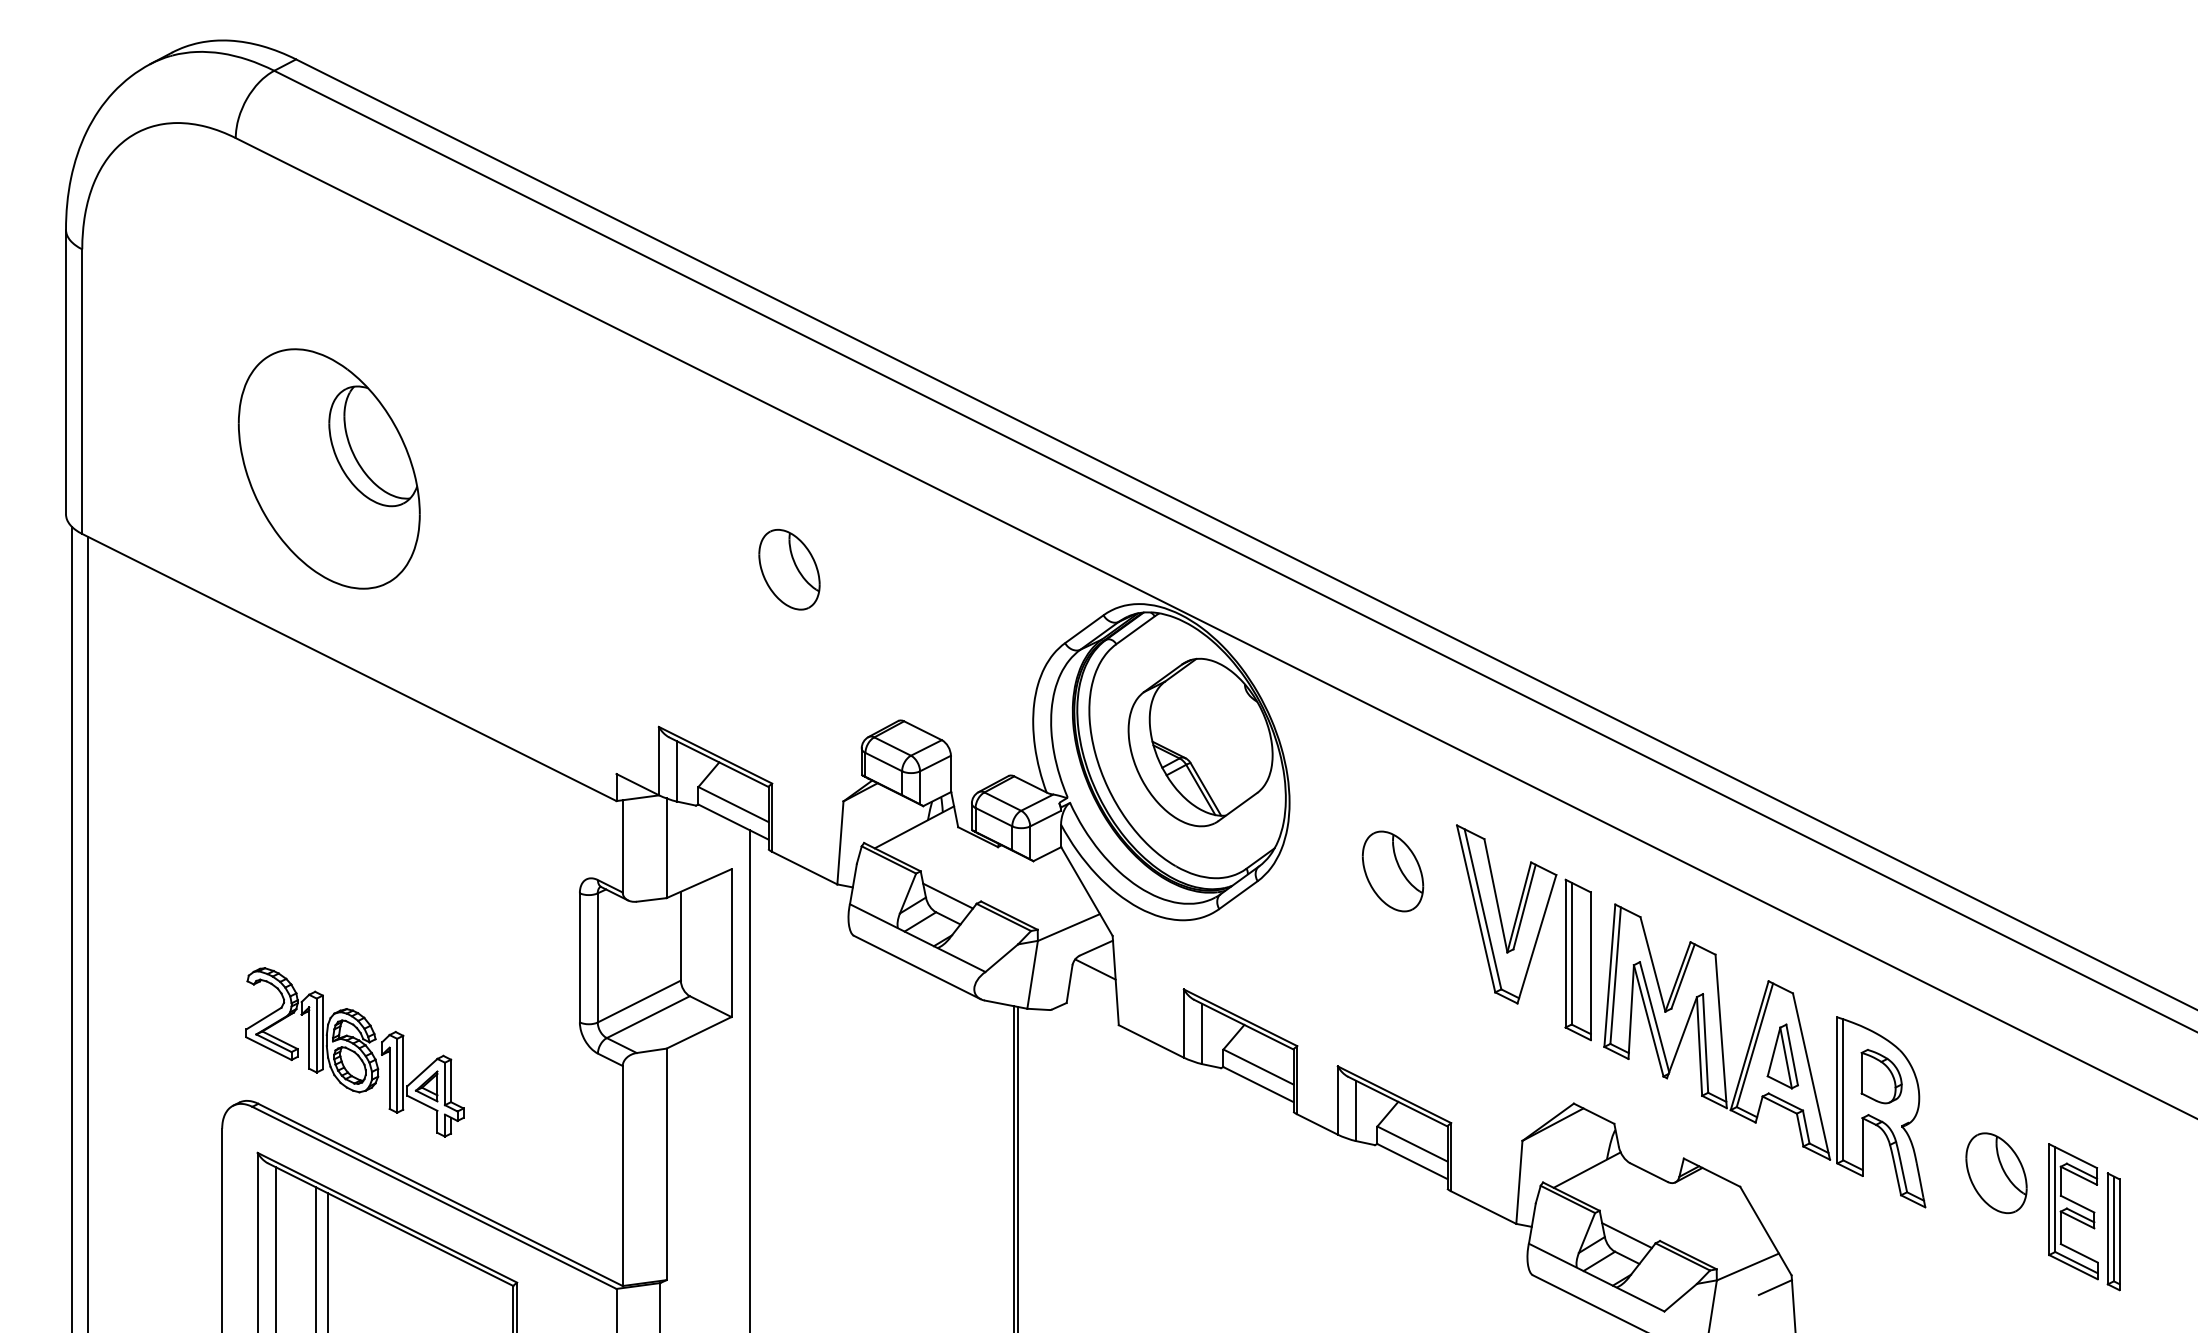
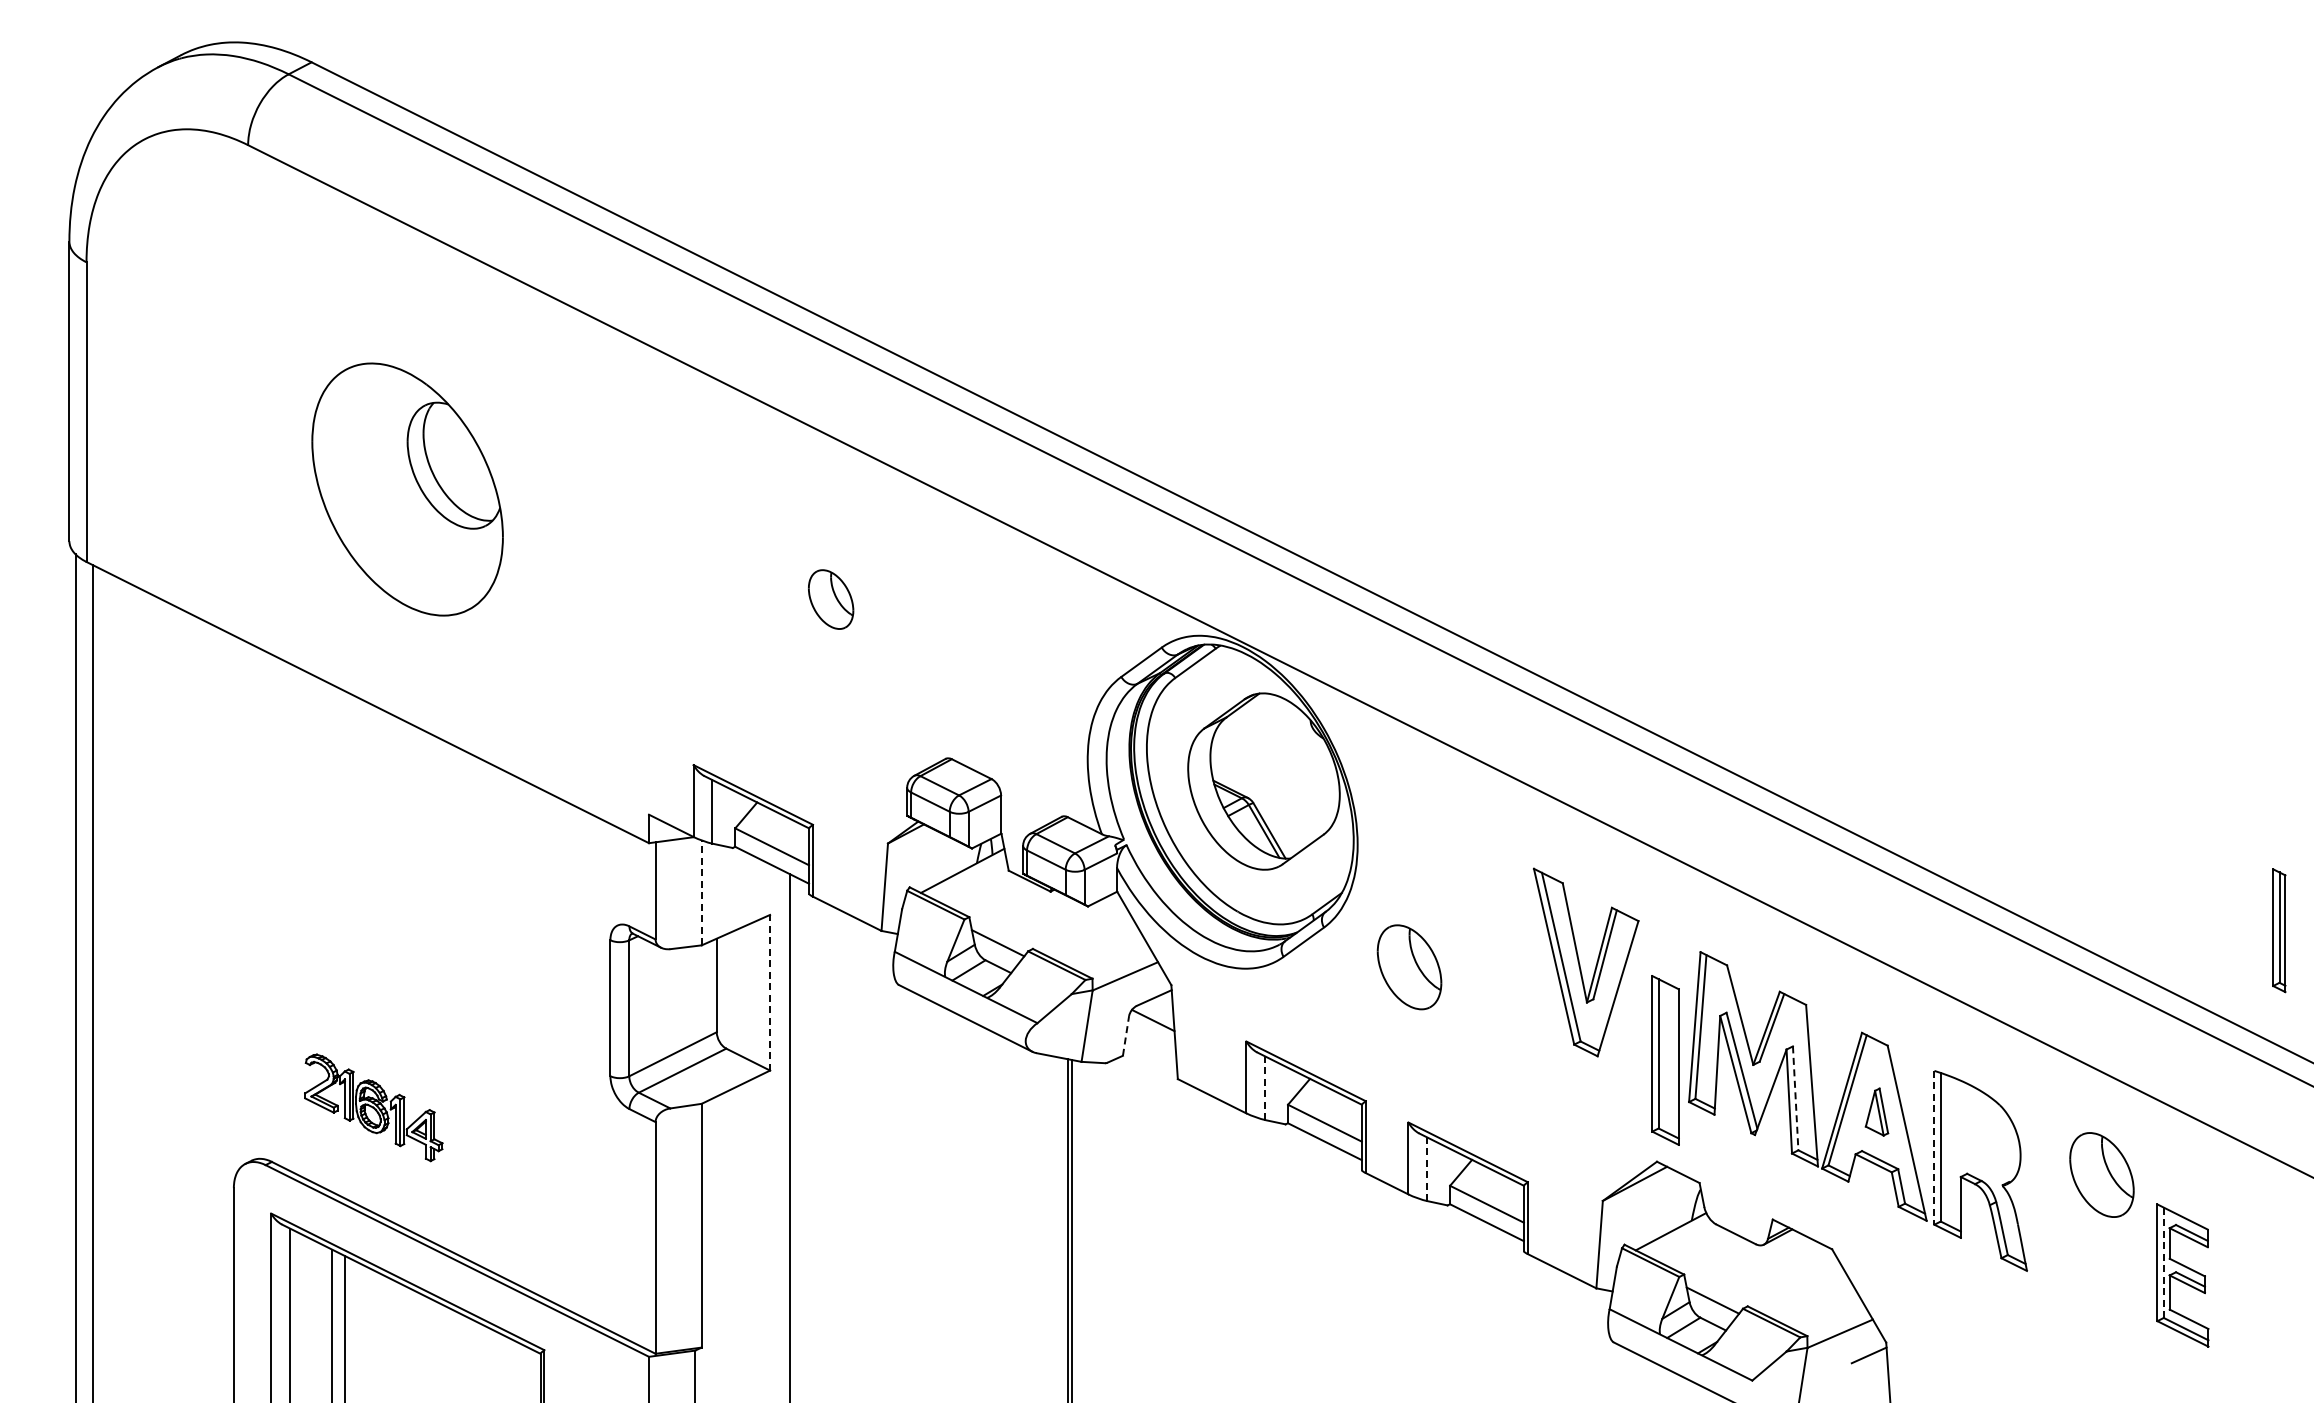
part: (329, 468) -> (407, 489), moved
part: (788, 569) -> (830, 599), size x0.7
line: (666, 847) -> (701, 892), solid -> dashed
part: (1392, 871) -> (1409, 967), moved
line: (731, 942) -> (770, 992), solid -> dashed
part: (1578, 959) -> (1665, 1060), moved
line: (1070, 983) -> (1126, 1035), solid -> dashed
line: (1202, 1034) -> (1265, 1088), solid -> dashed
line: (1705, 1043) -> (1795, 1098), solid -> dashed
part: (354, 1052) -> (373, 1107), size x0.6
part: (1782, 1055) -> (1876, 1111), size x0.7
part: (1881, 1076) -> (1980, 1133), removed
line: (1837, 1090) -> (1934, 1147), solid -> dashed
line: (1355, 1111) -> (1427, 1169), solid -> dashed
part: (1996, 1172) -> (2101, 1174), moved
line: (2054, 1200) -> (2163, 1263), solid -> dashed
part: (2113, 1231) -> (2279, 930), moved

